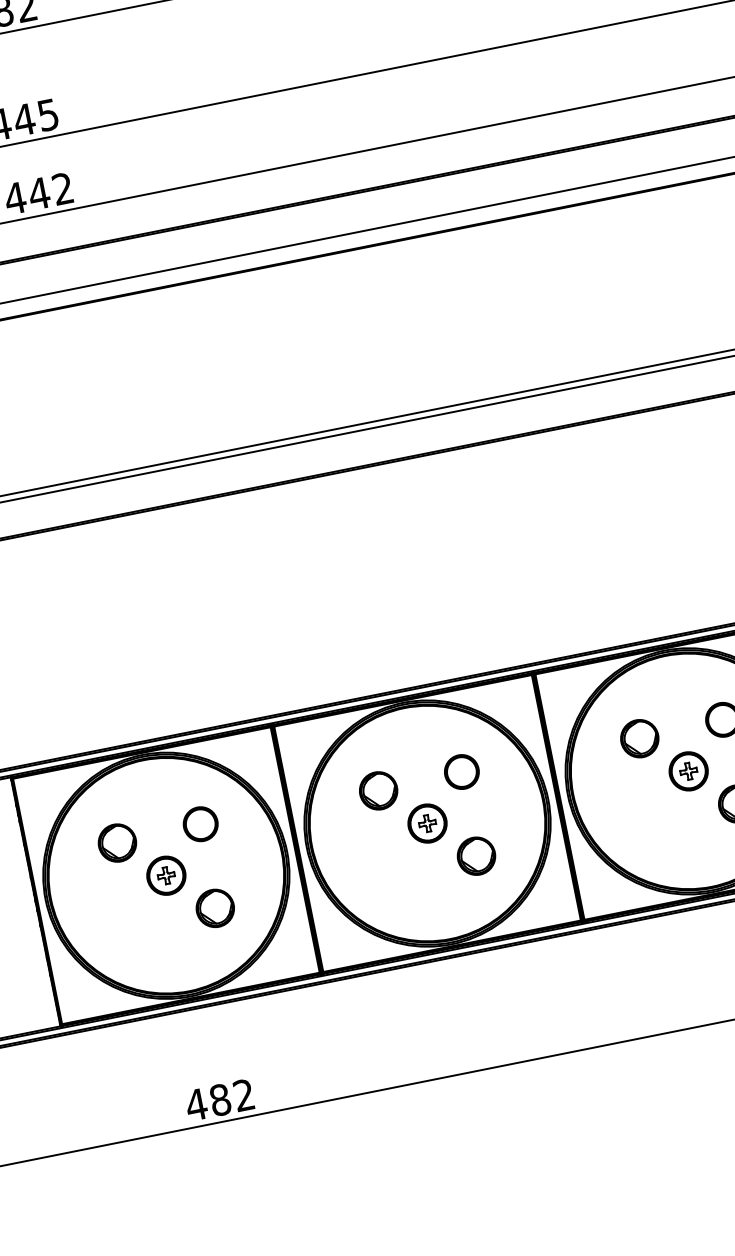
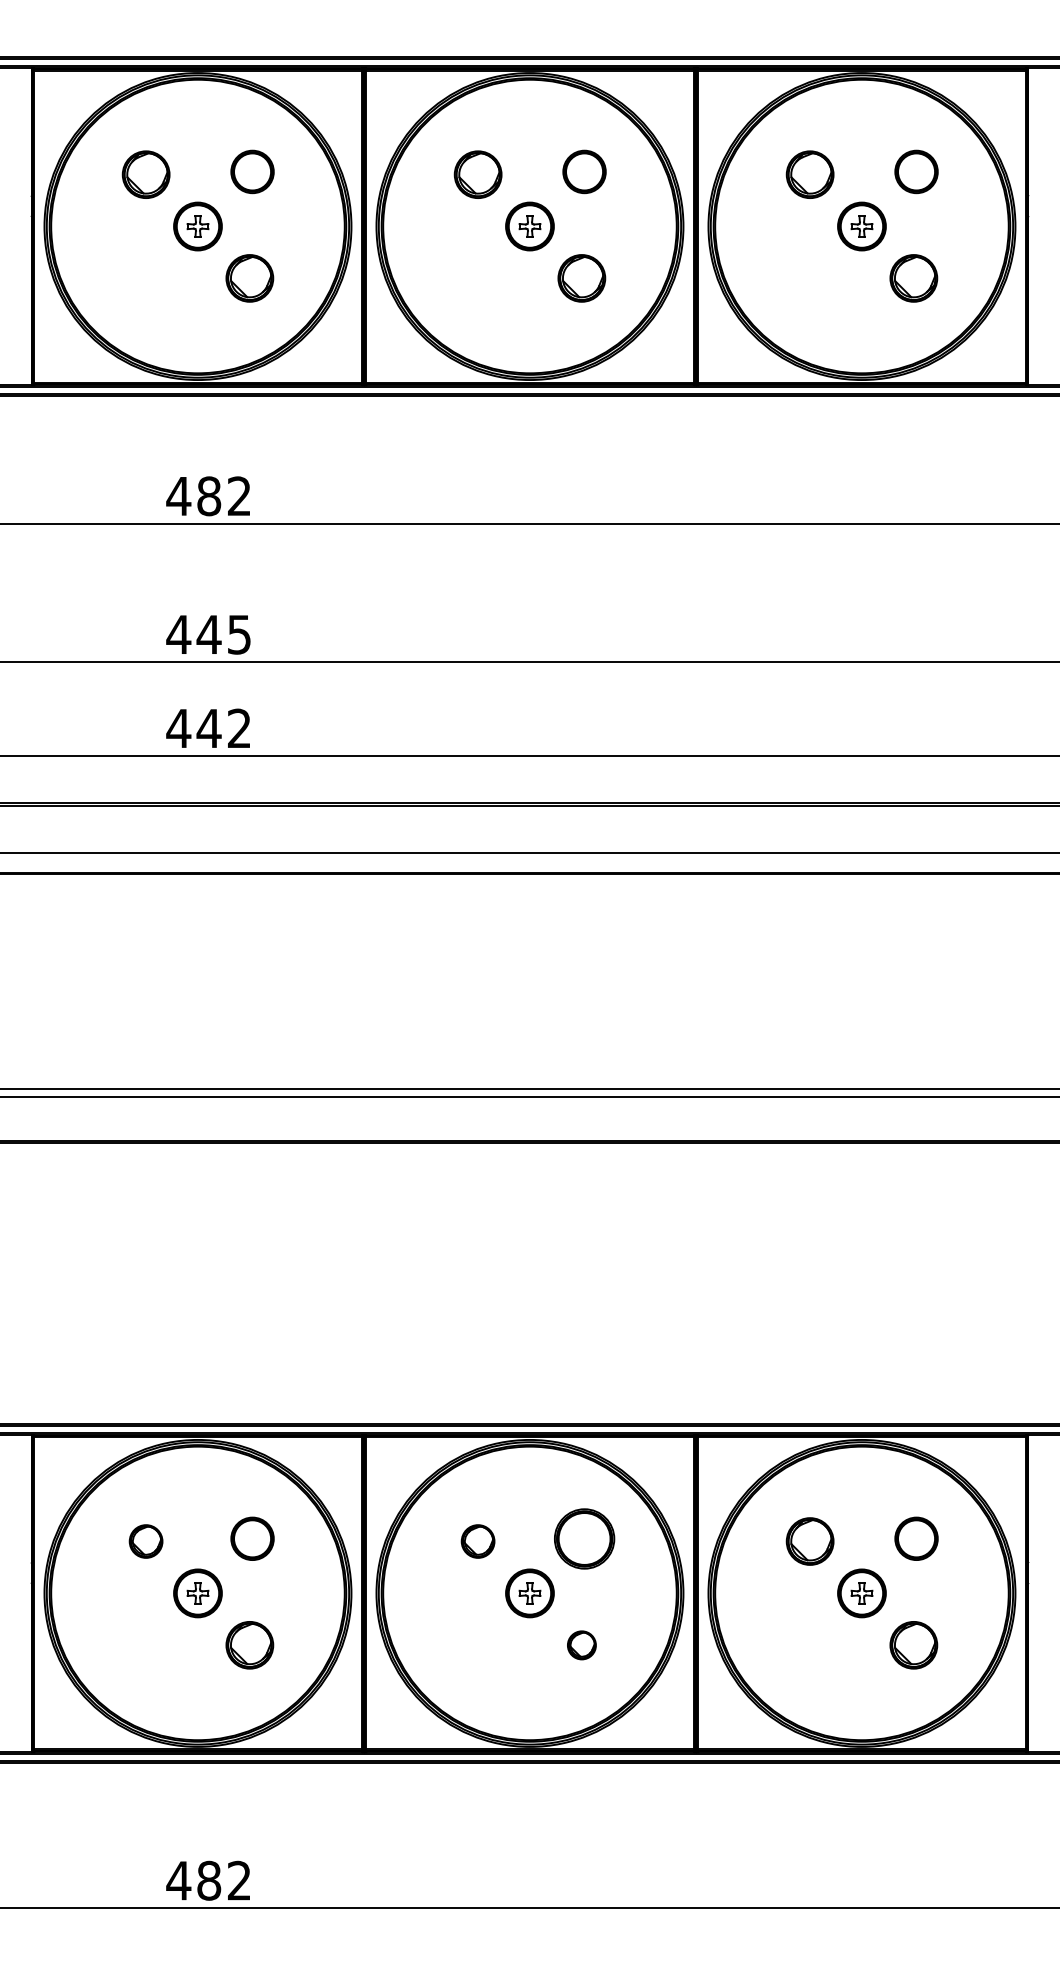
part: (461, 771) -> (584, 1538), size x1.4
part: (378, 790) -> (477, 1541), size x0.7
part: (116, 843) -> (145, 1541), size x0.7
part: (476, 856) -> (581, 1645), size x0.6

